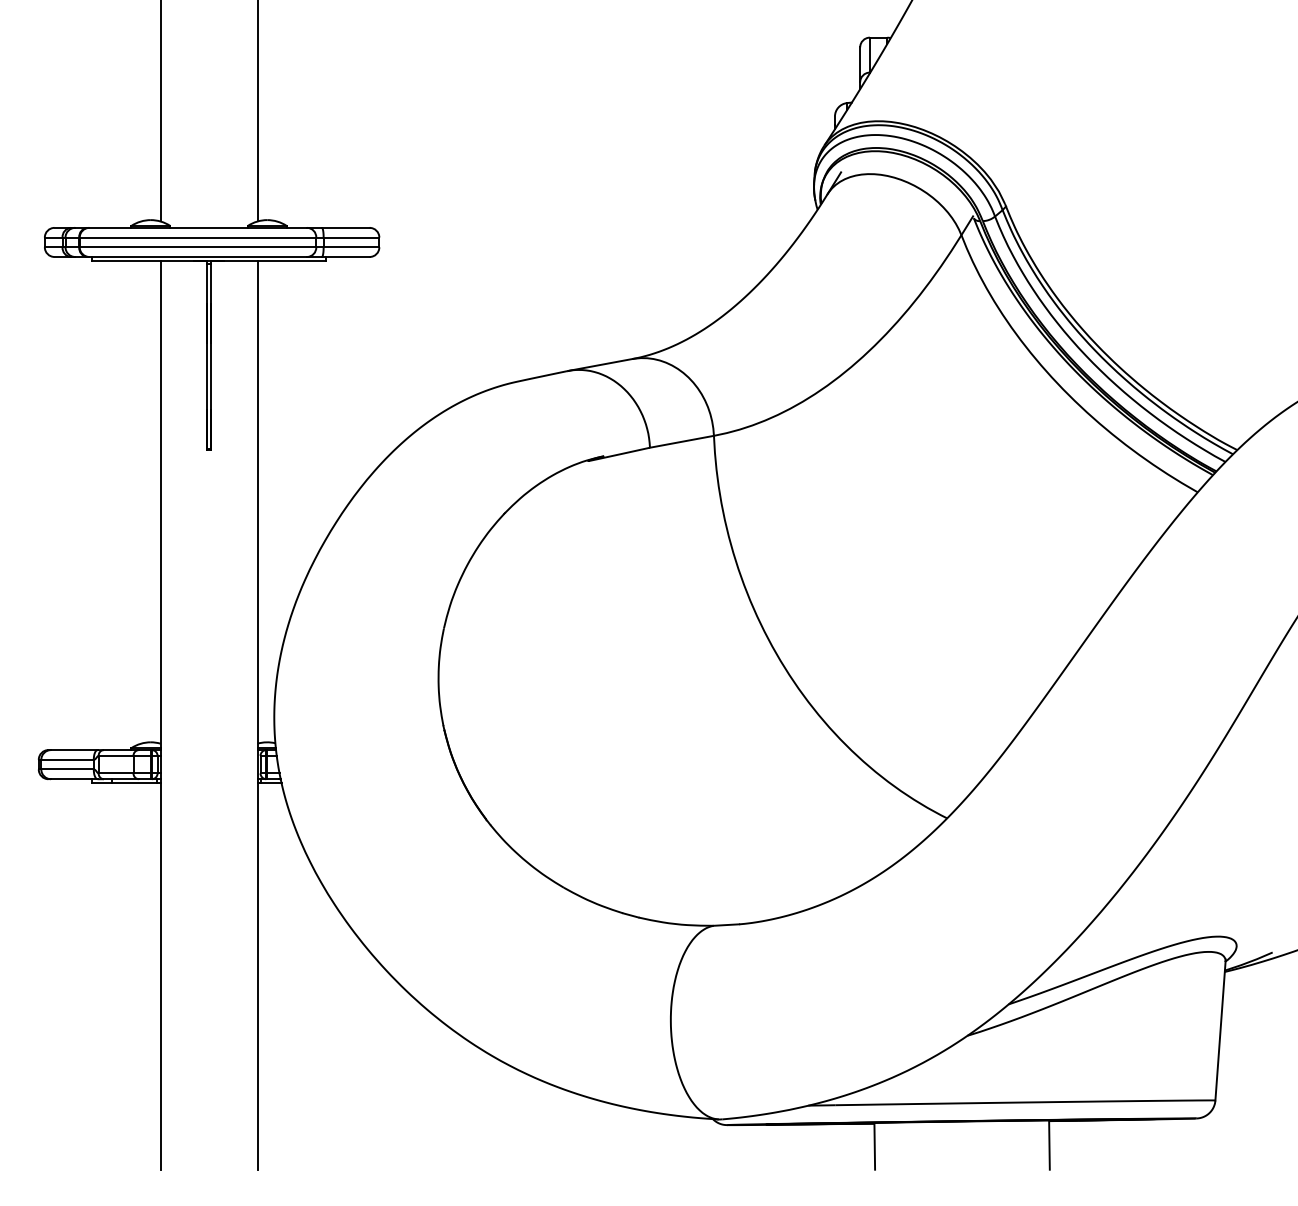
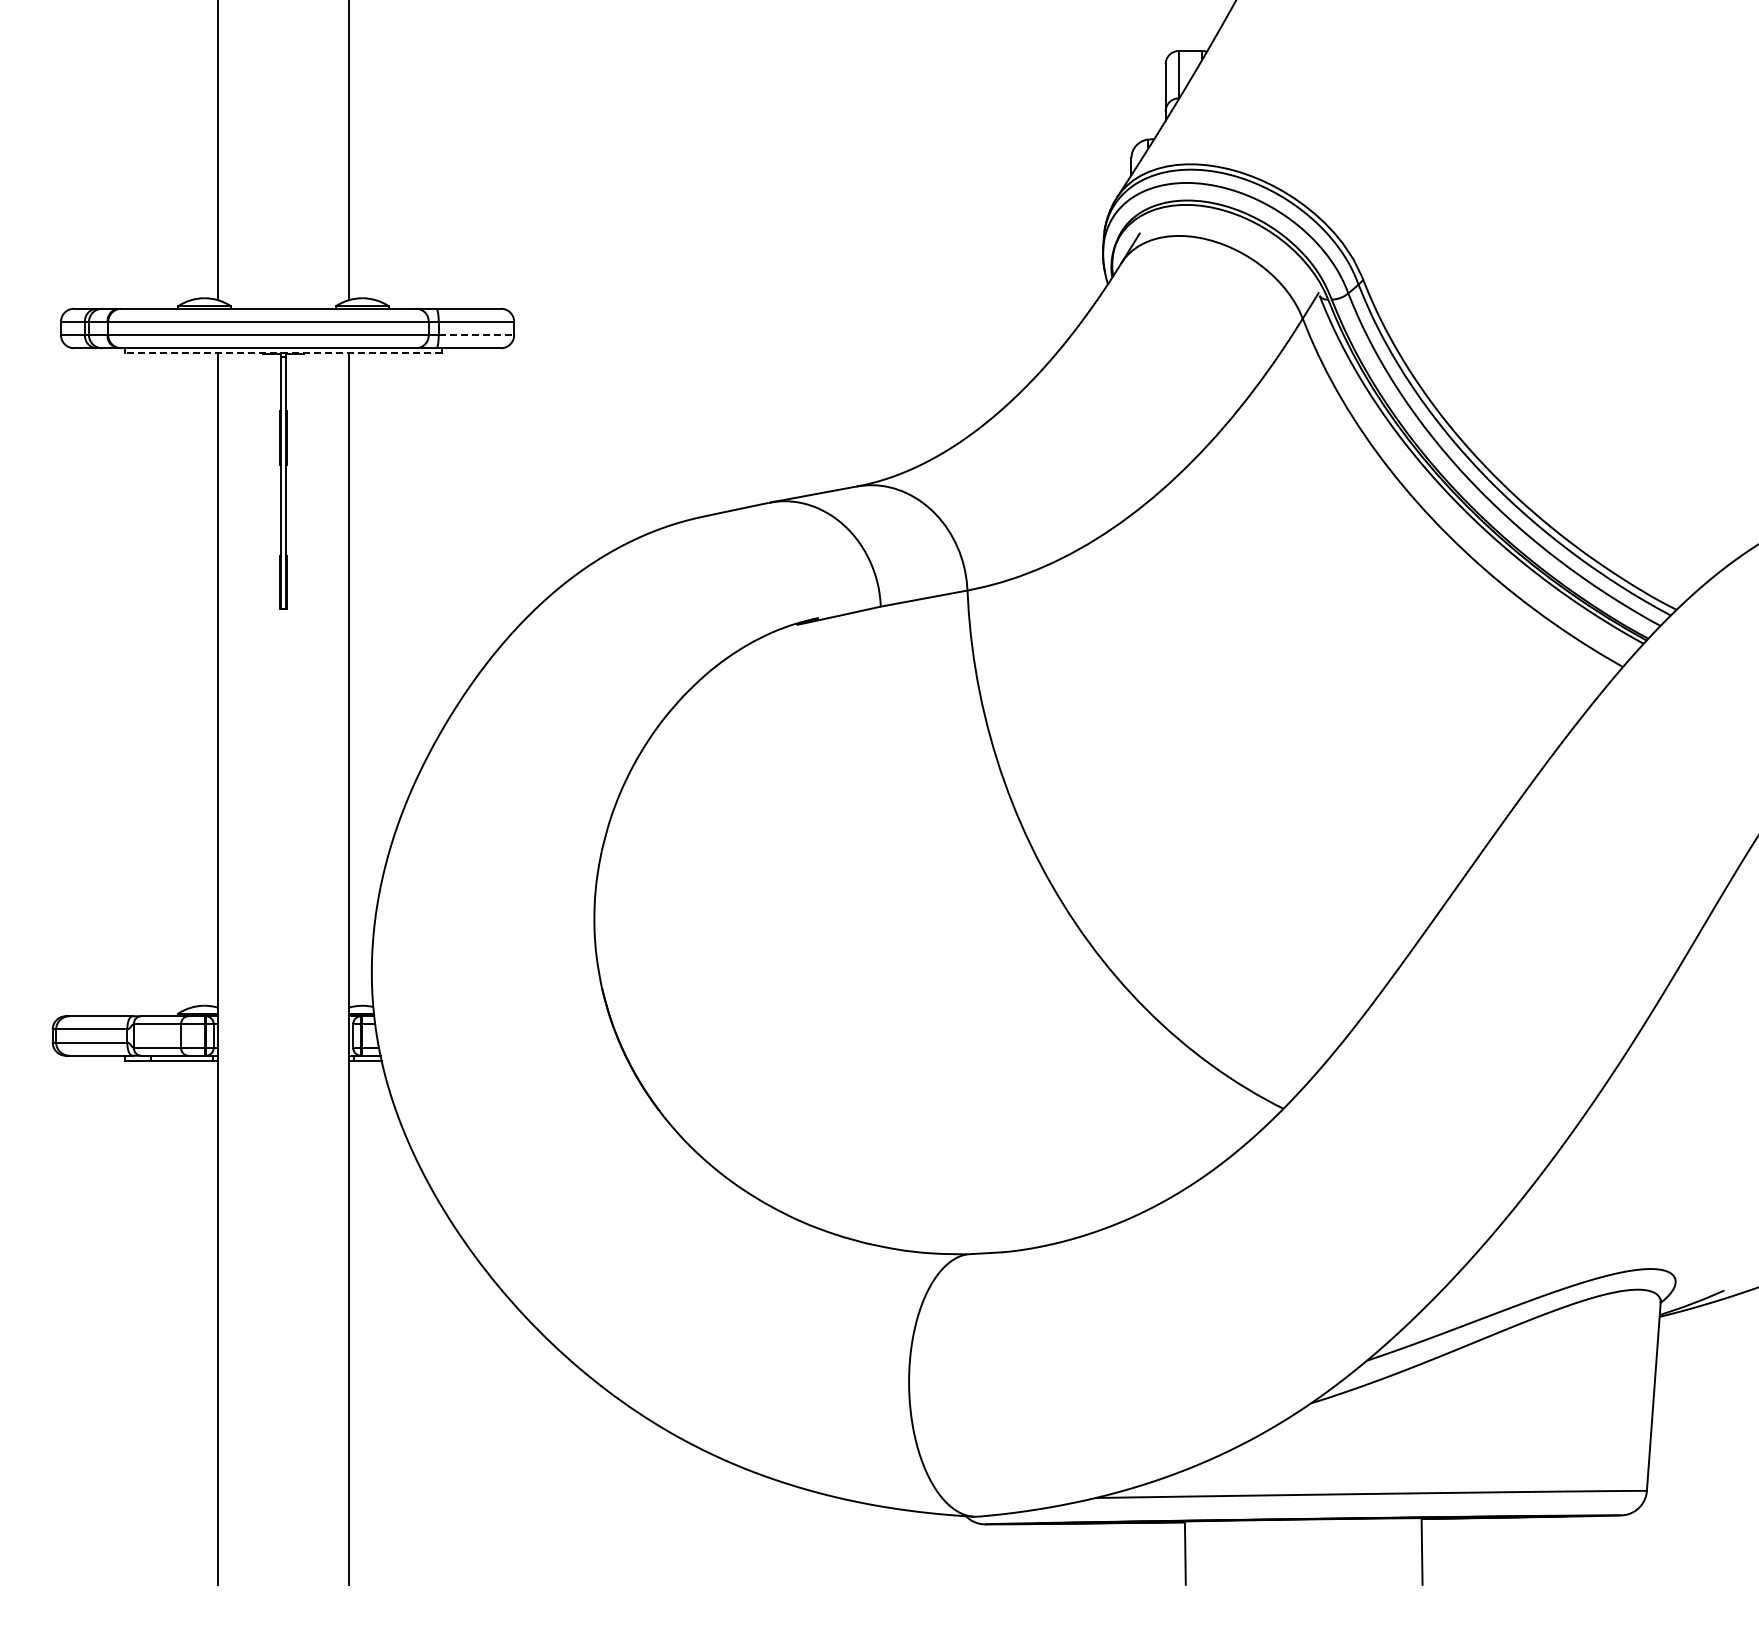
line: (351, 247) -> (476, 335), solid -> dashed
line: (208, 260) -> (282, 353), solid -> dashed

